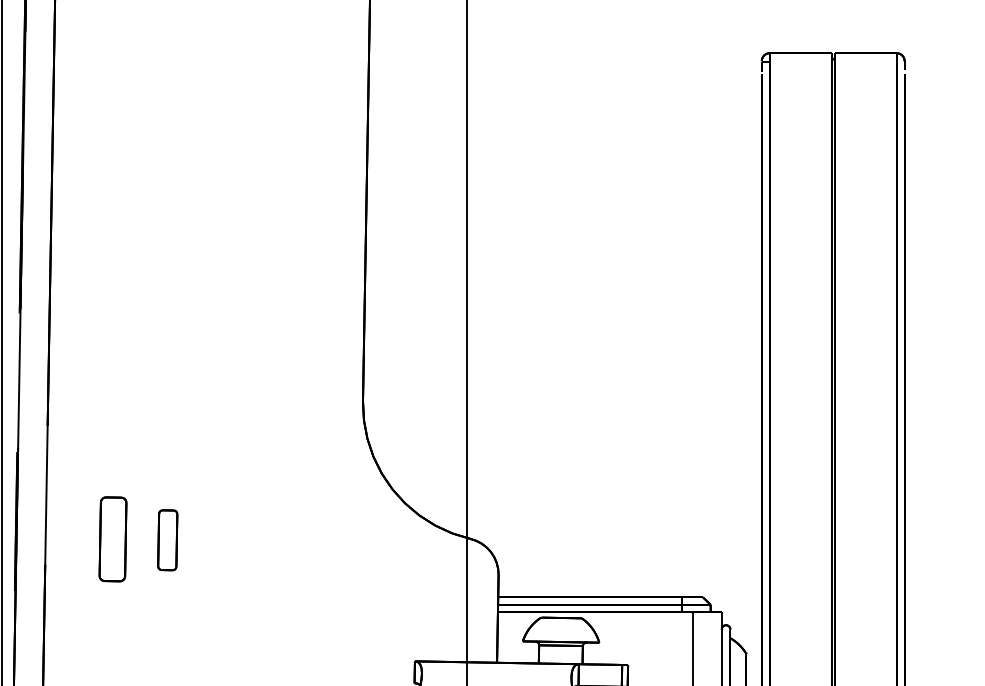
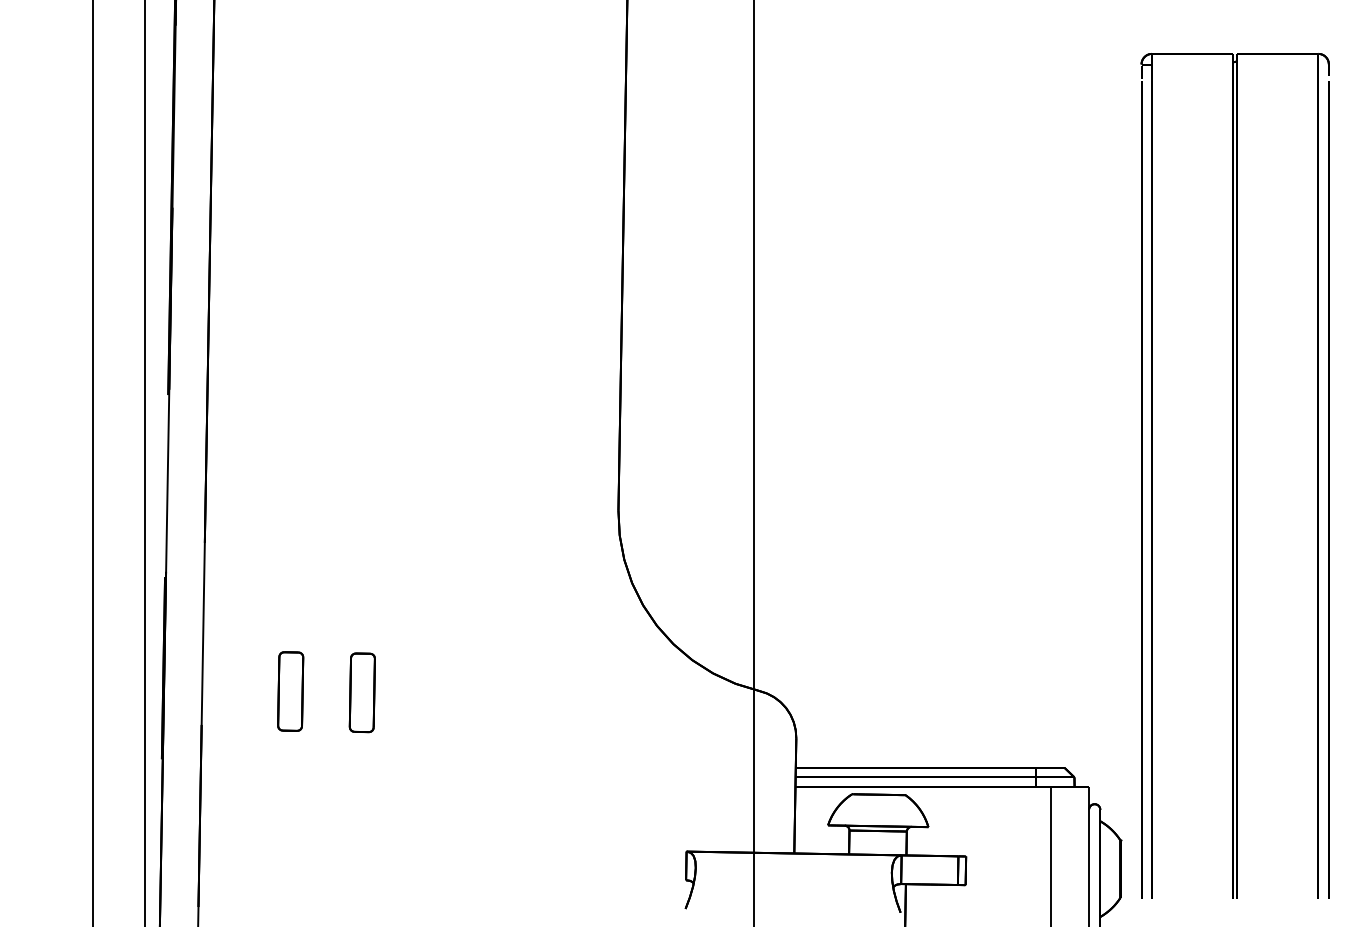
part: (112, 539) -> (290, 691), size x0.71

